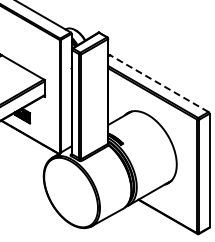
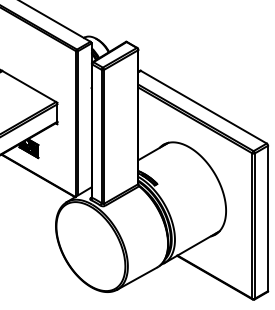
line: (159, 83) -> (204, 107), dashed -> solid

